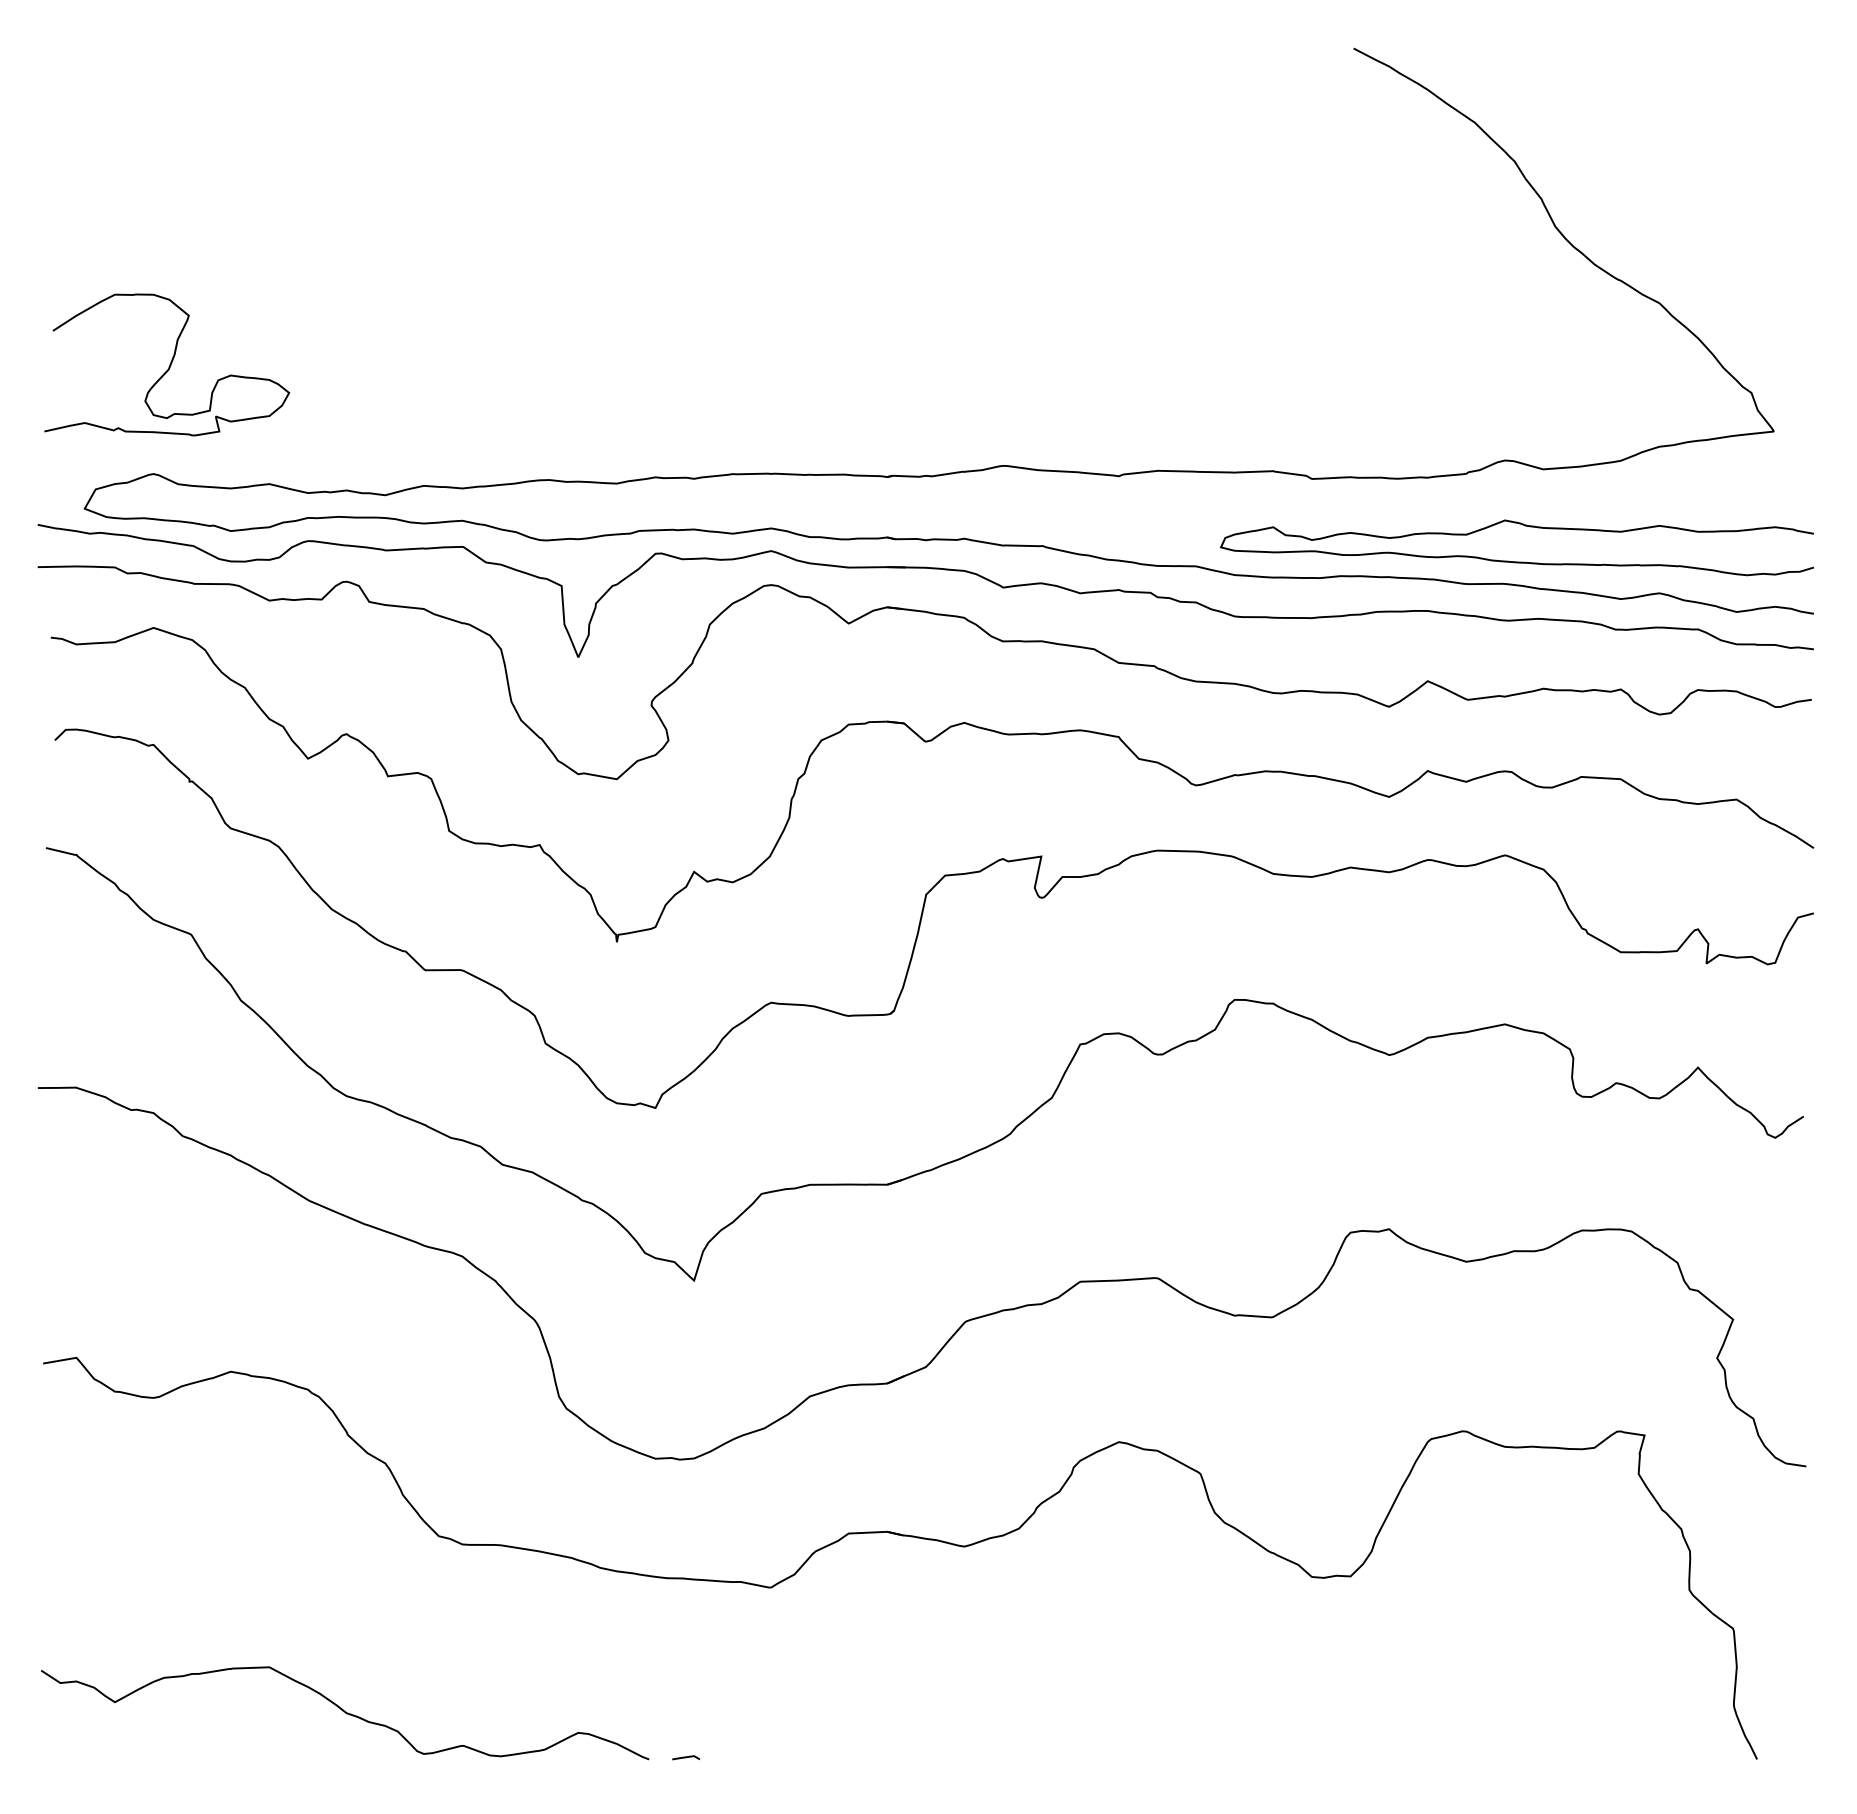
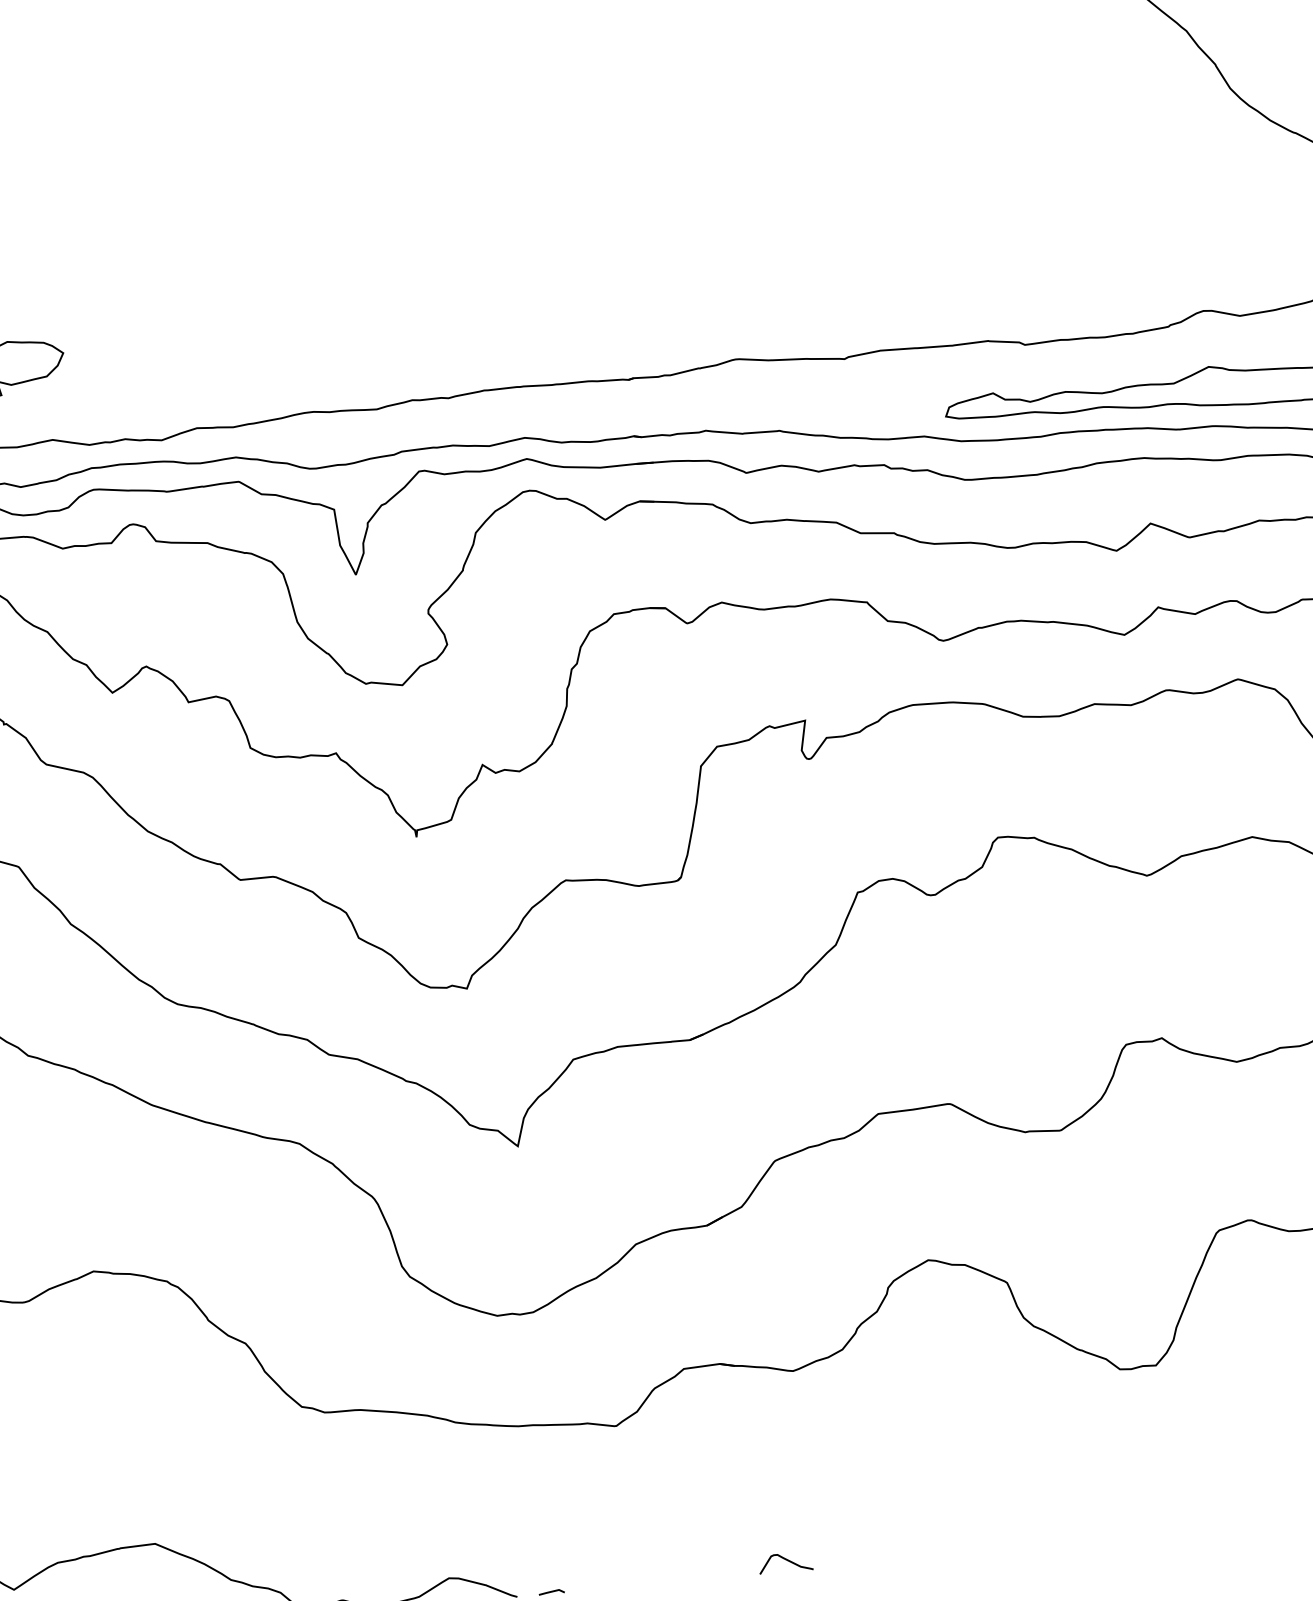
curve: (938, 1747) -> (786, 1560), added

